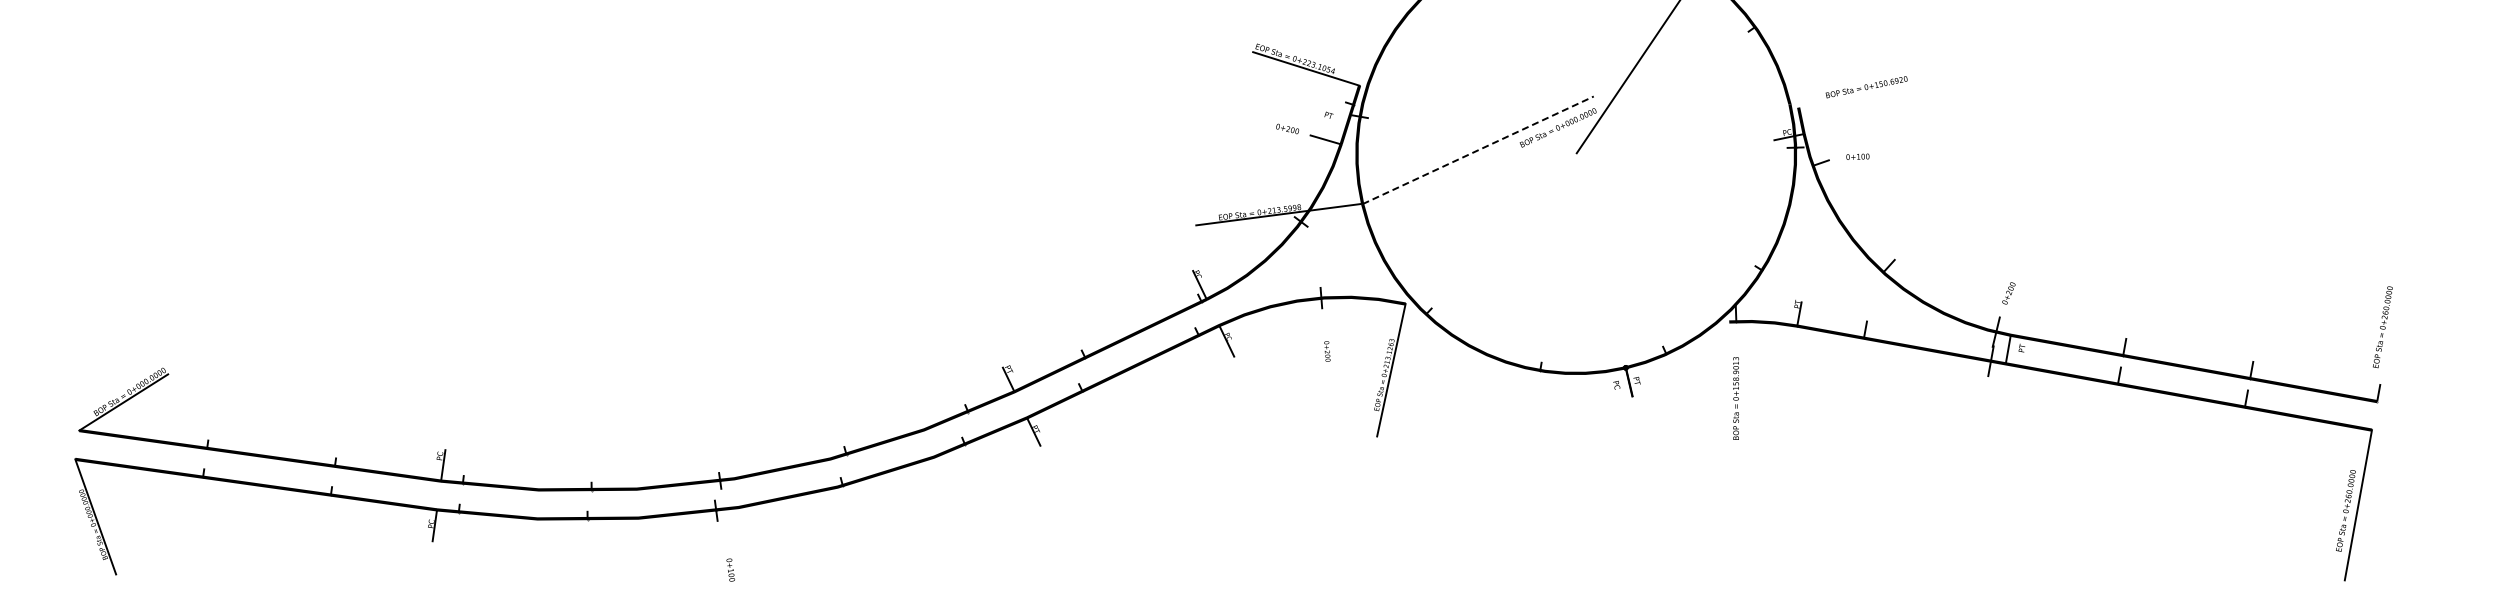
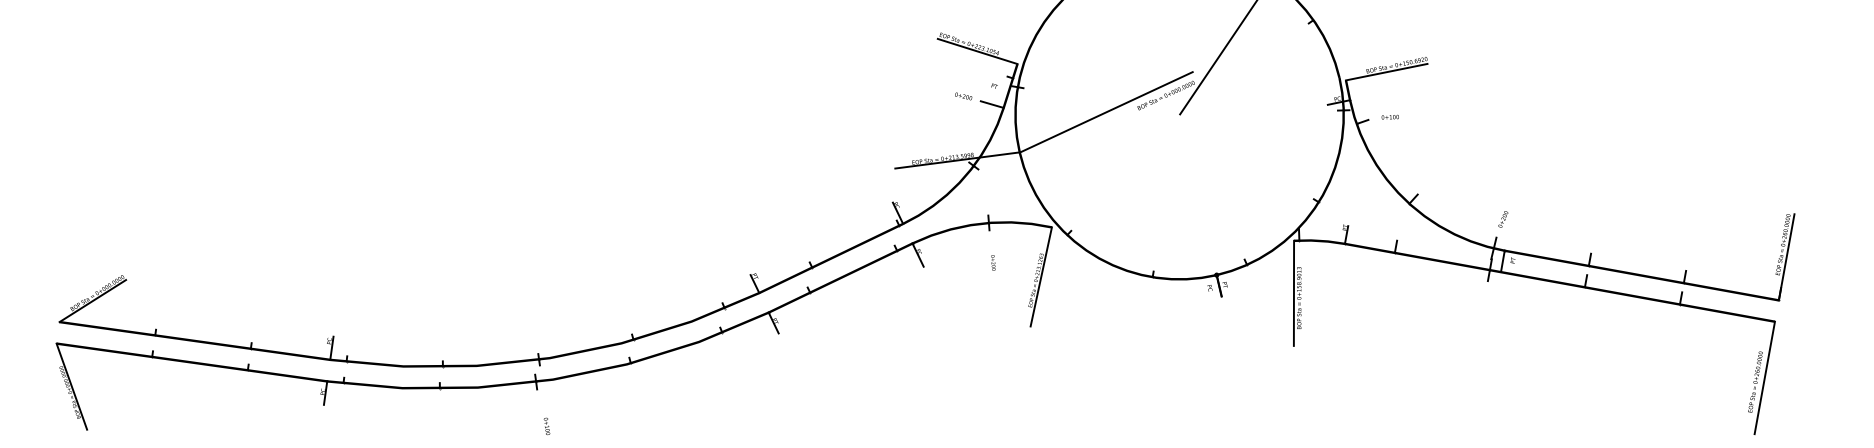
line: (1852, 96) -> (1386, 72), added
line: (1478, 150) -> (1106, 112), dashed -> solid
line: (2387, 343) -> (1786, 256), added
line: (1728, 391) -> (1293, 292), added

